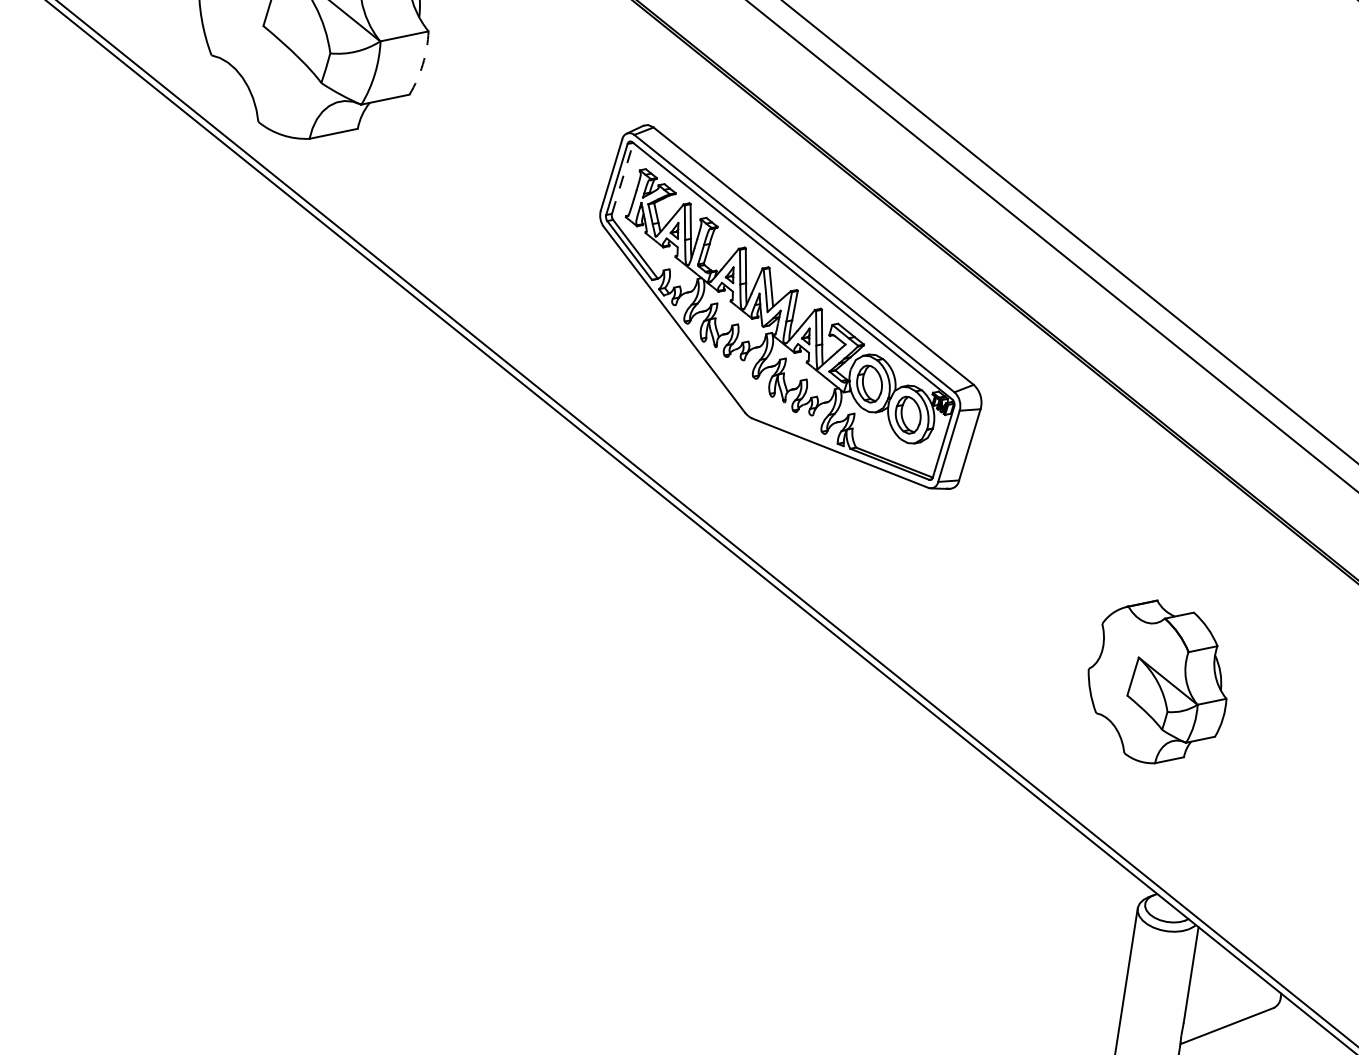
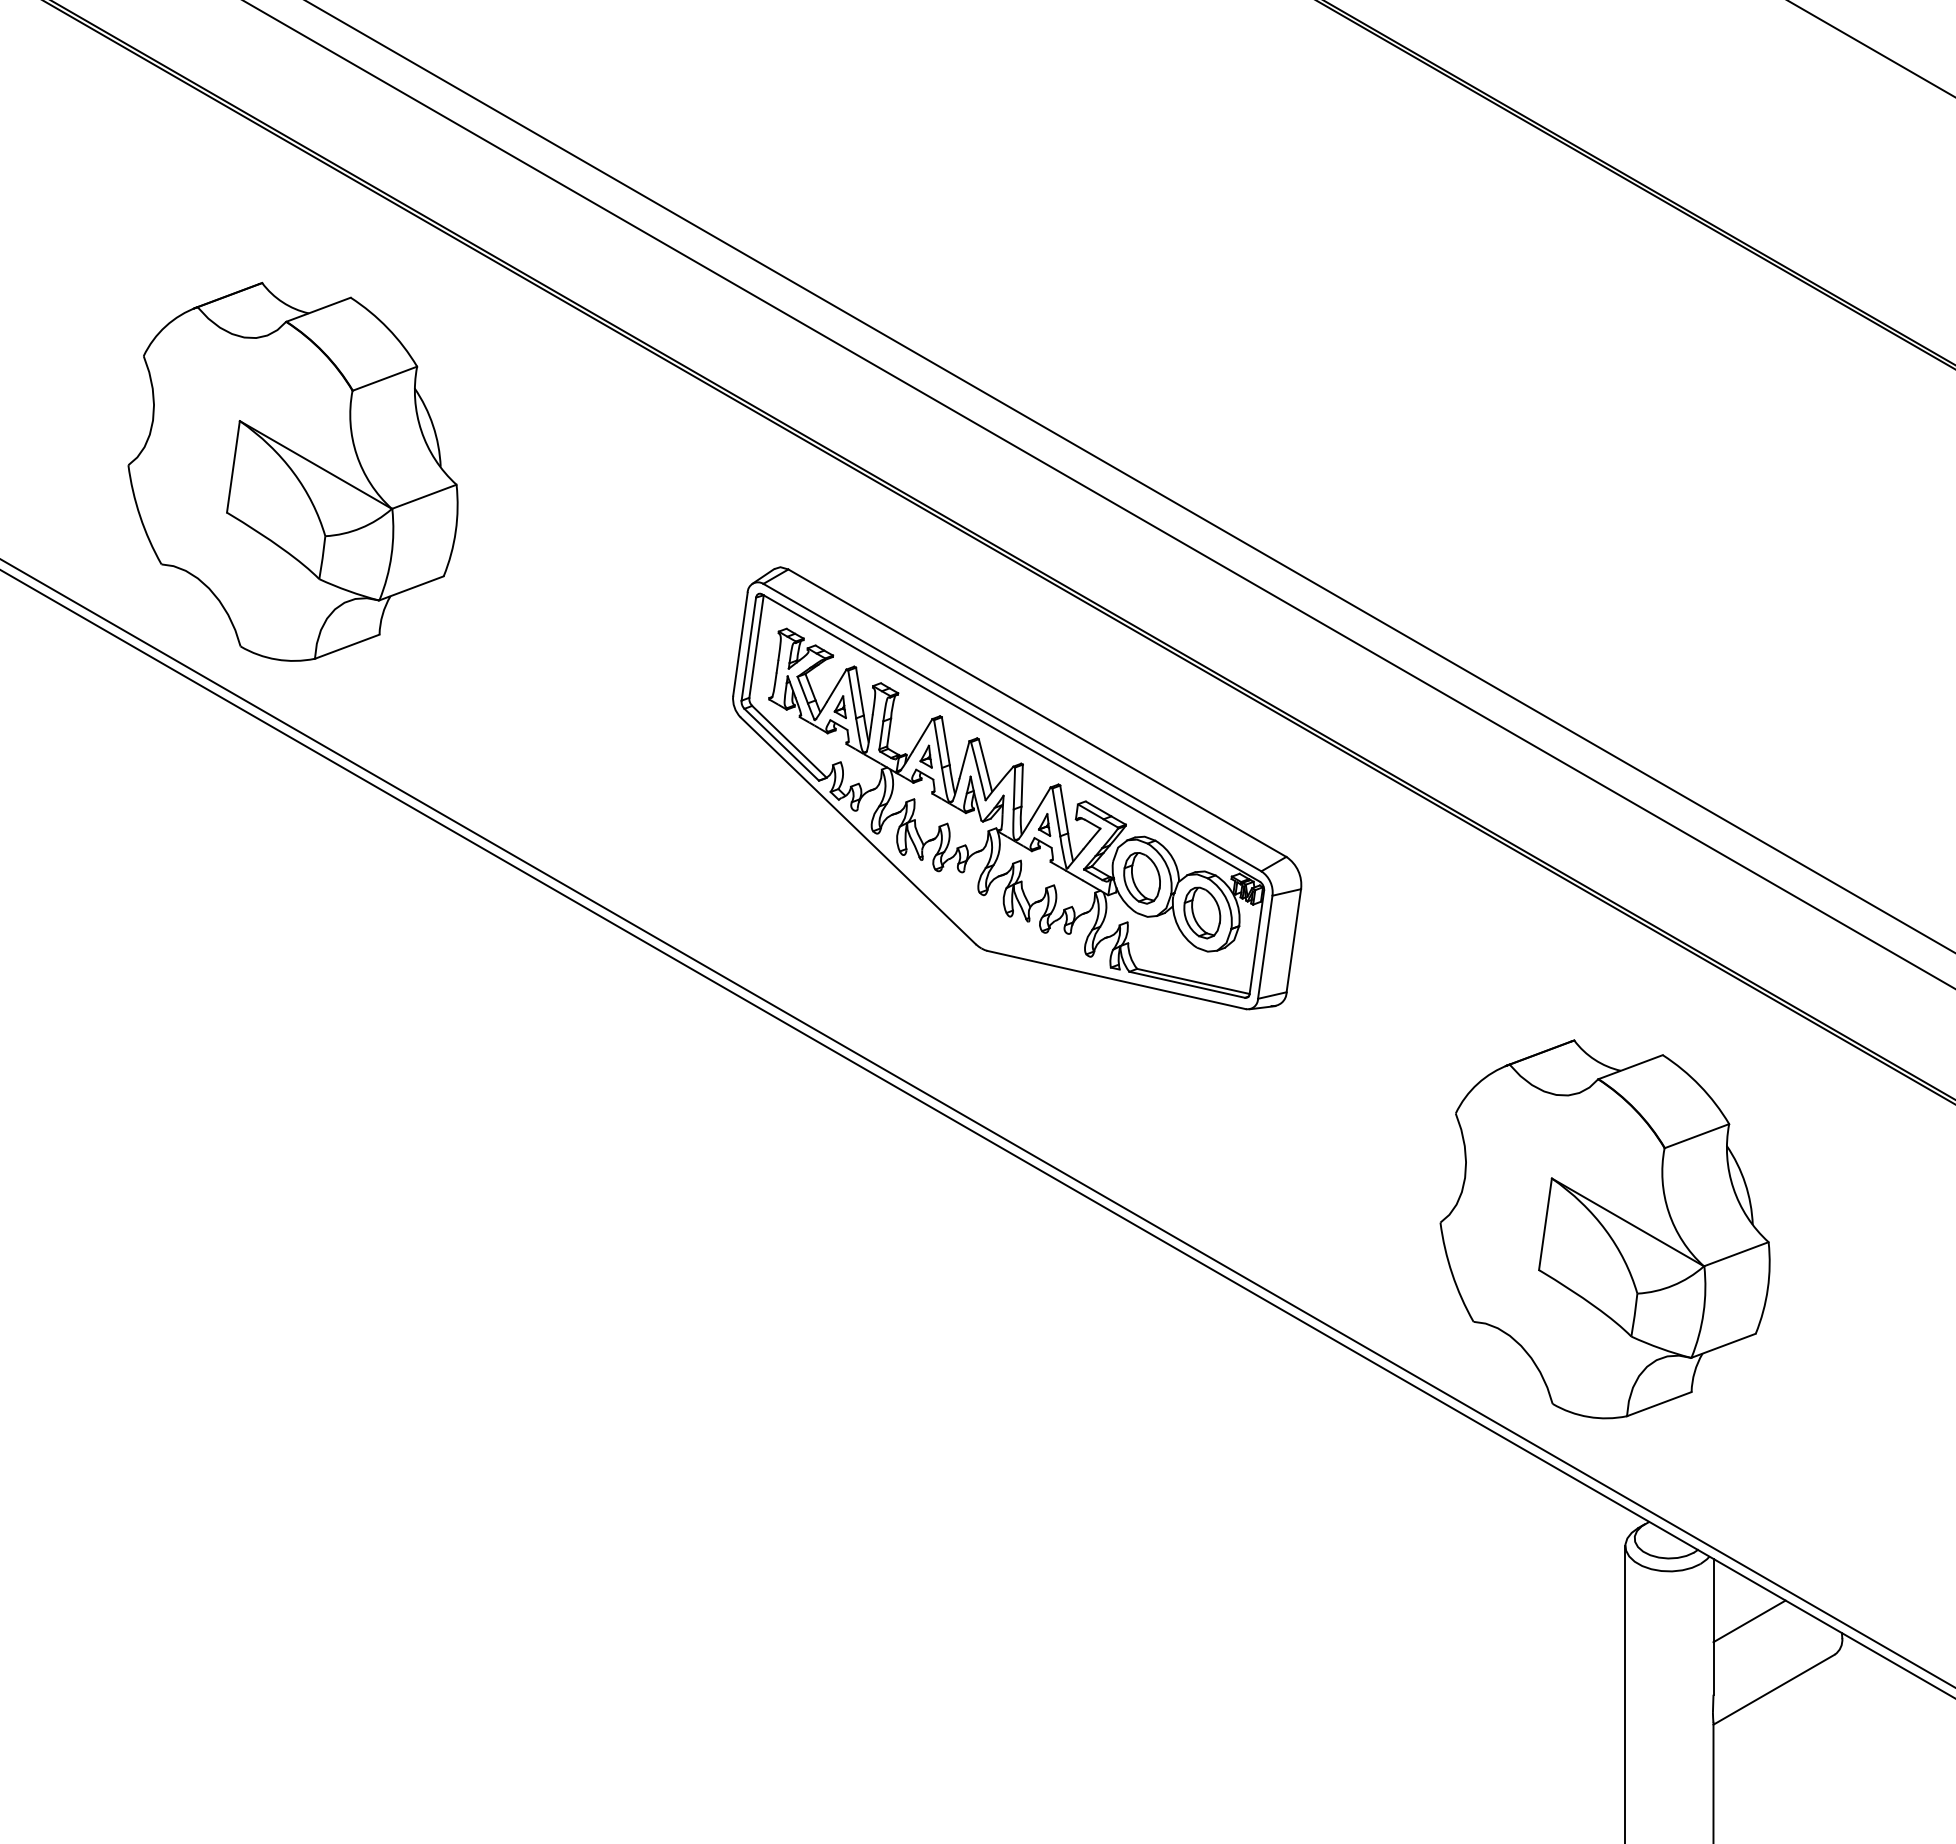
arc: (422, 64) -> (455, 531), dashed -> solid
line: (622, 178) -> (756, 646), dashed -> solid
part: (1157, 682) -> (1604, 1229), size x1.67
line: (1217, 975) -> (1749, 1621), added

